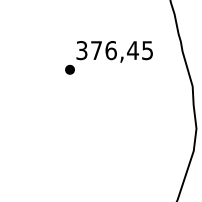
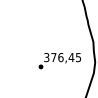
text: (108, 58) -> (59, 61), moved

